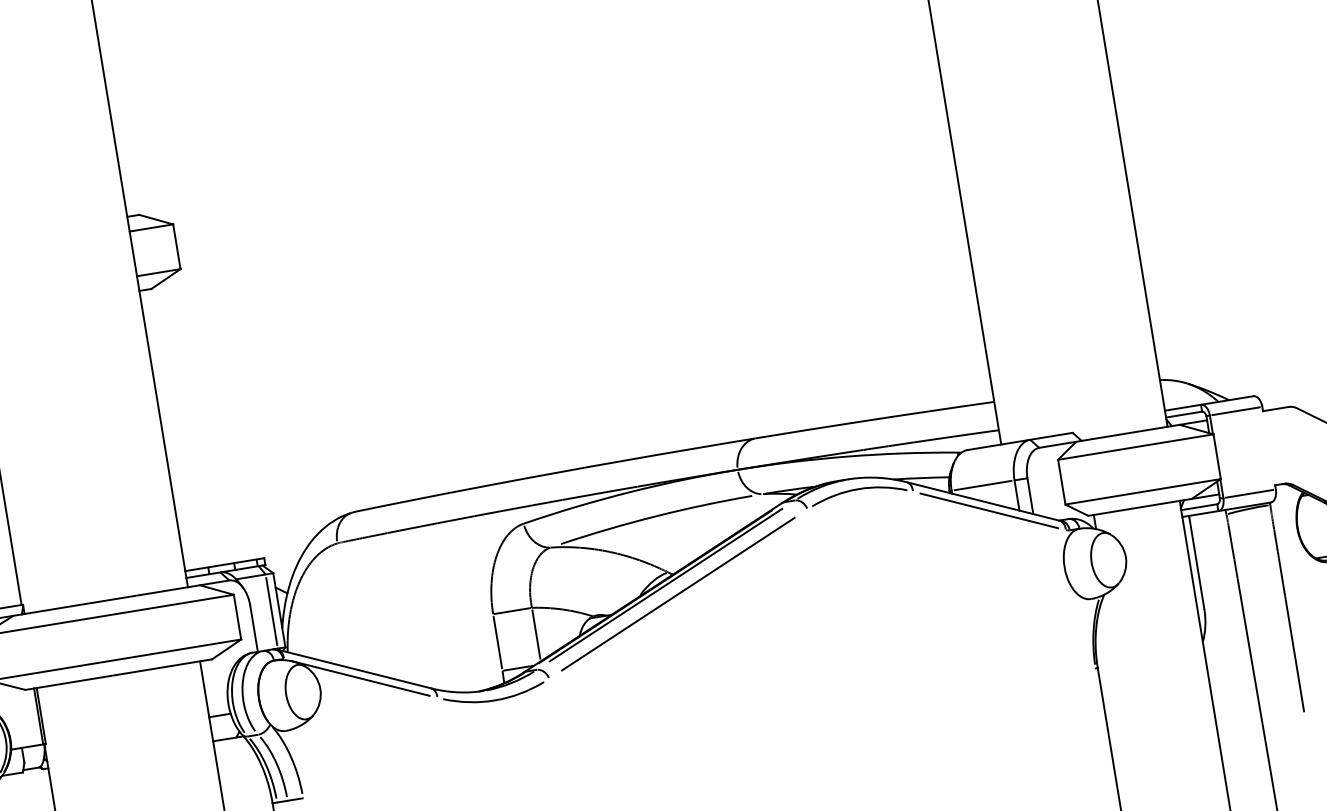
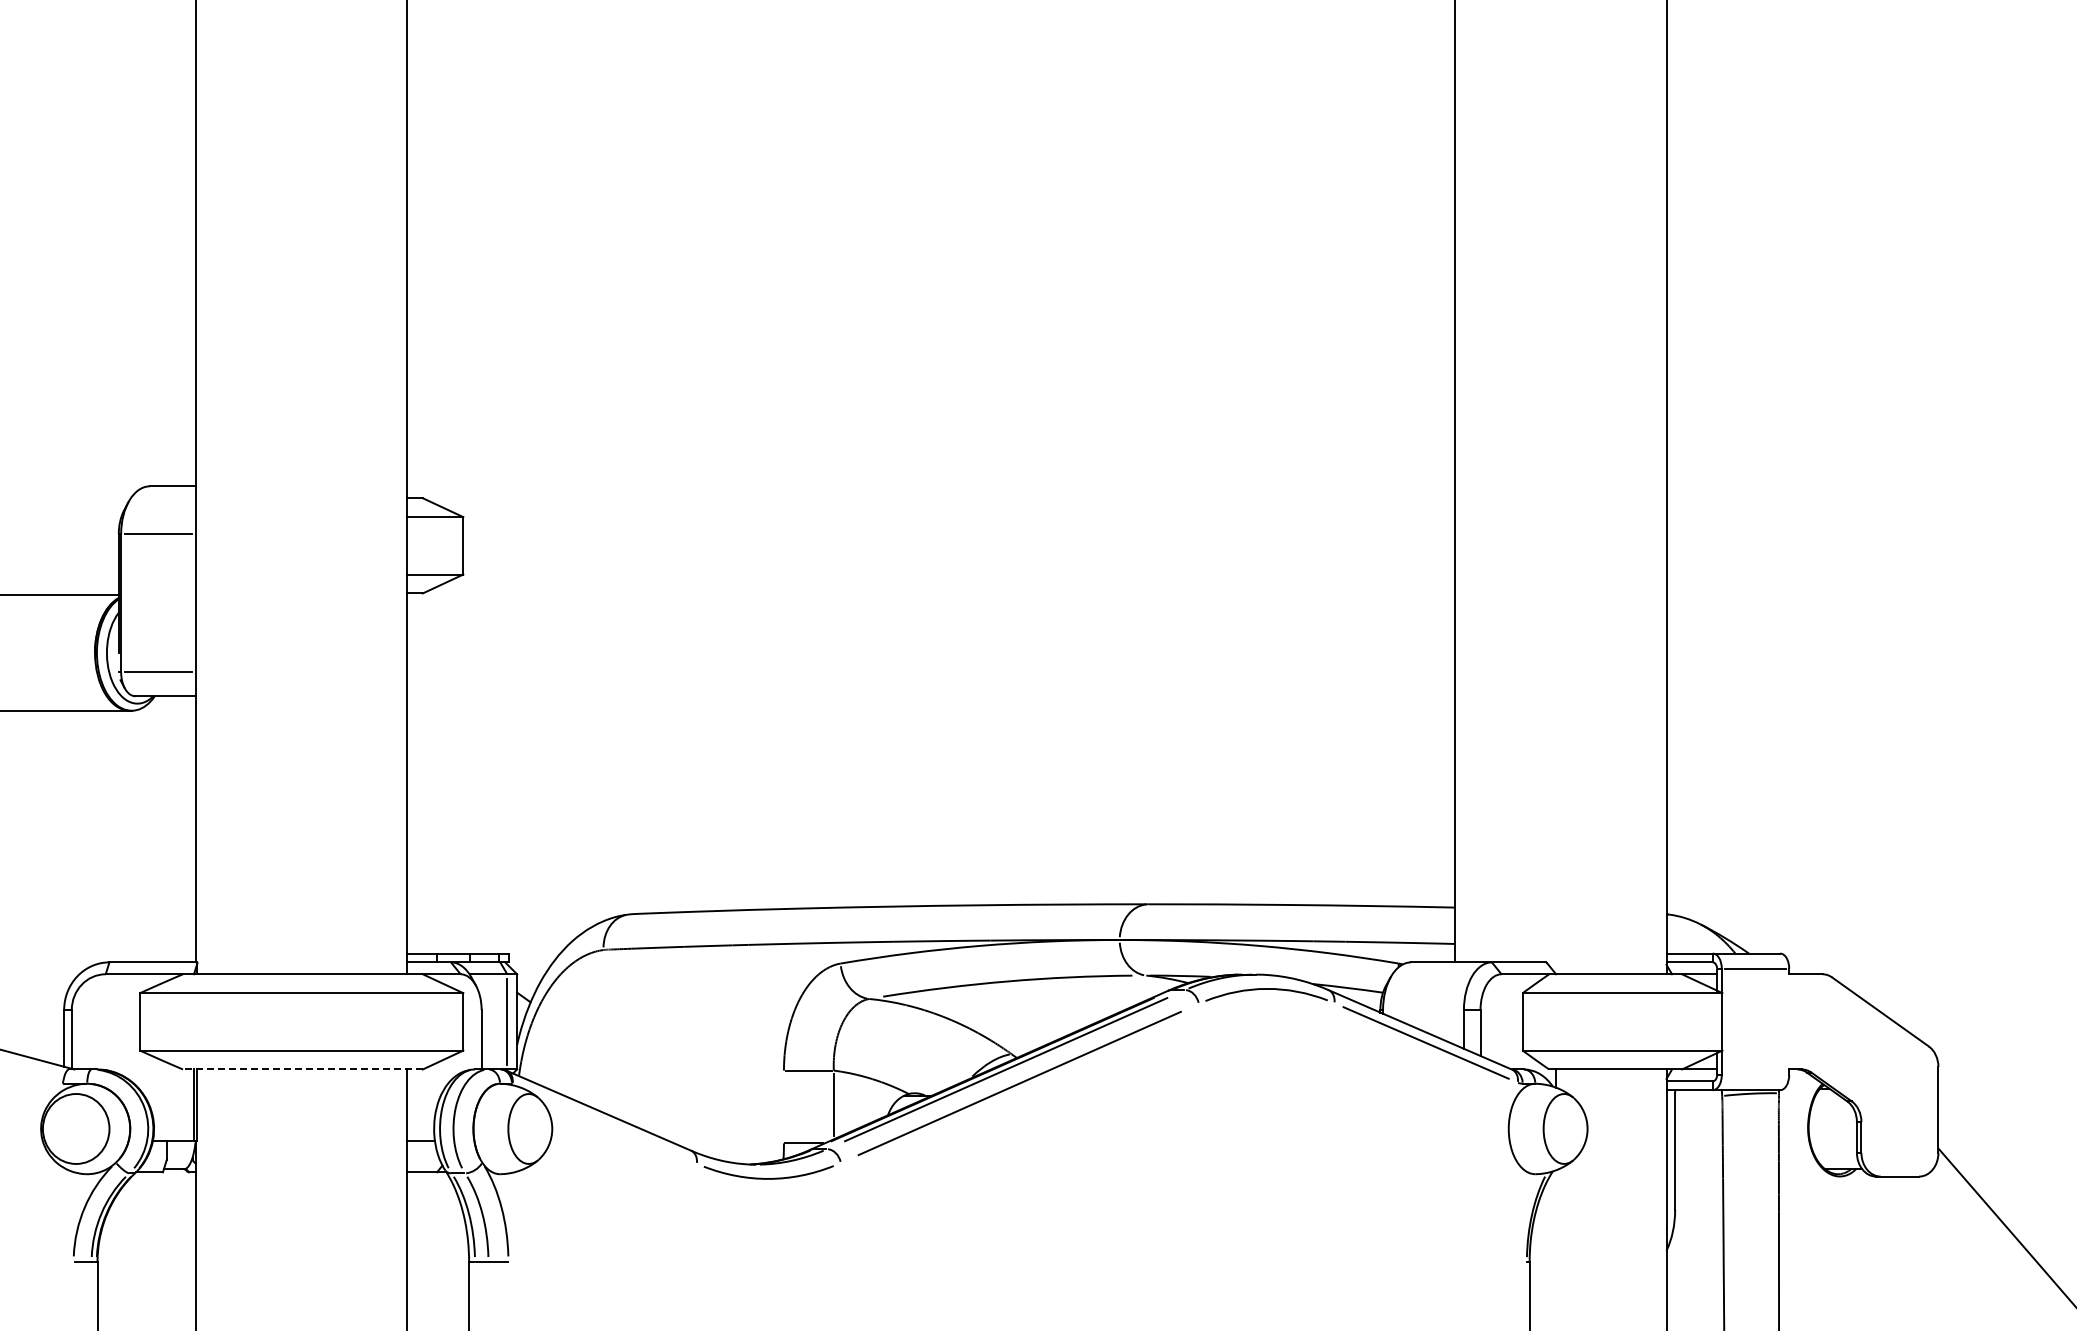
line: (983, 485) -> (1423, 1009), removed
line: (1249, 493) -> (1755, 1074), removed
line: (497, 642) -> (783, 1106), removed
line: (118, 674) -> (302, 1069), solid -> dashed
line: (360, 678) -> (604, 1123), removed

